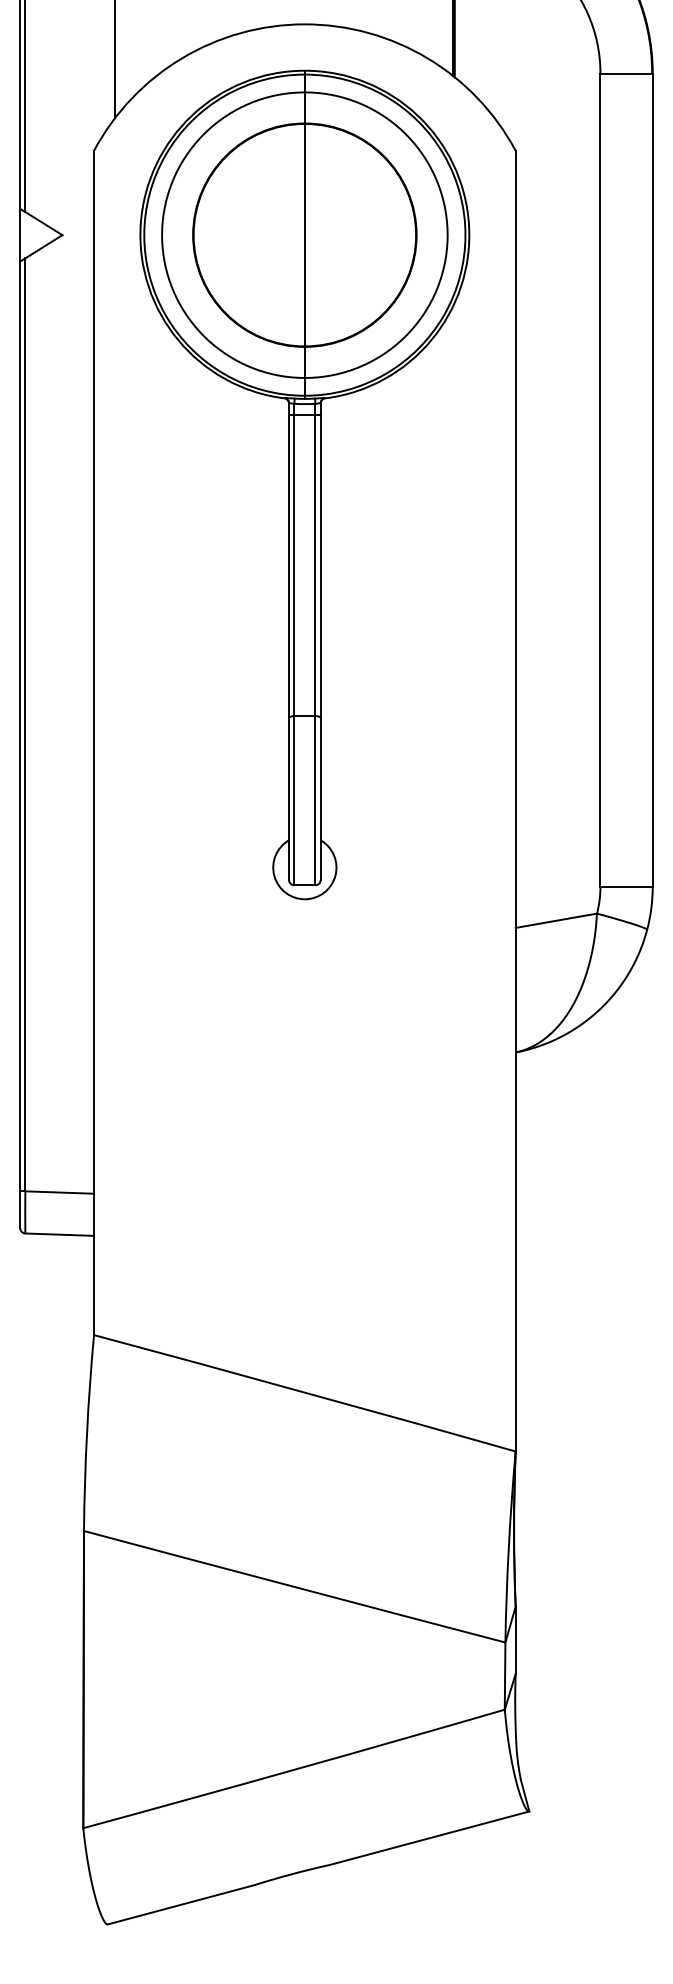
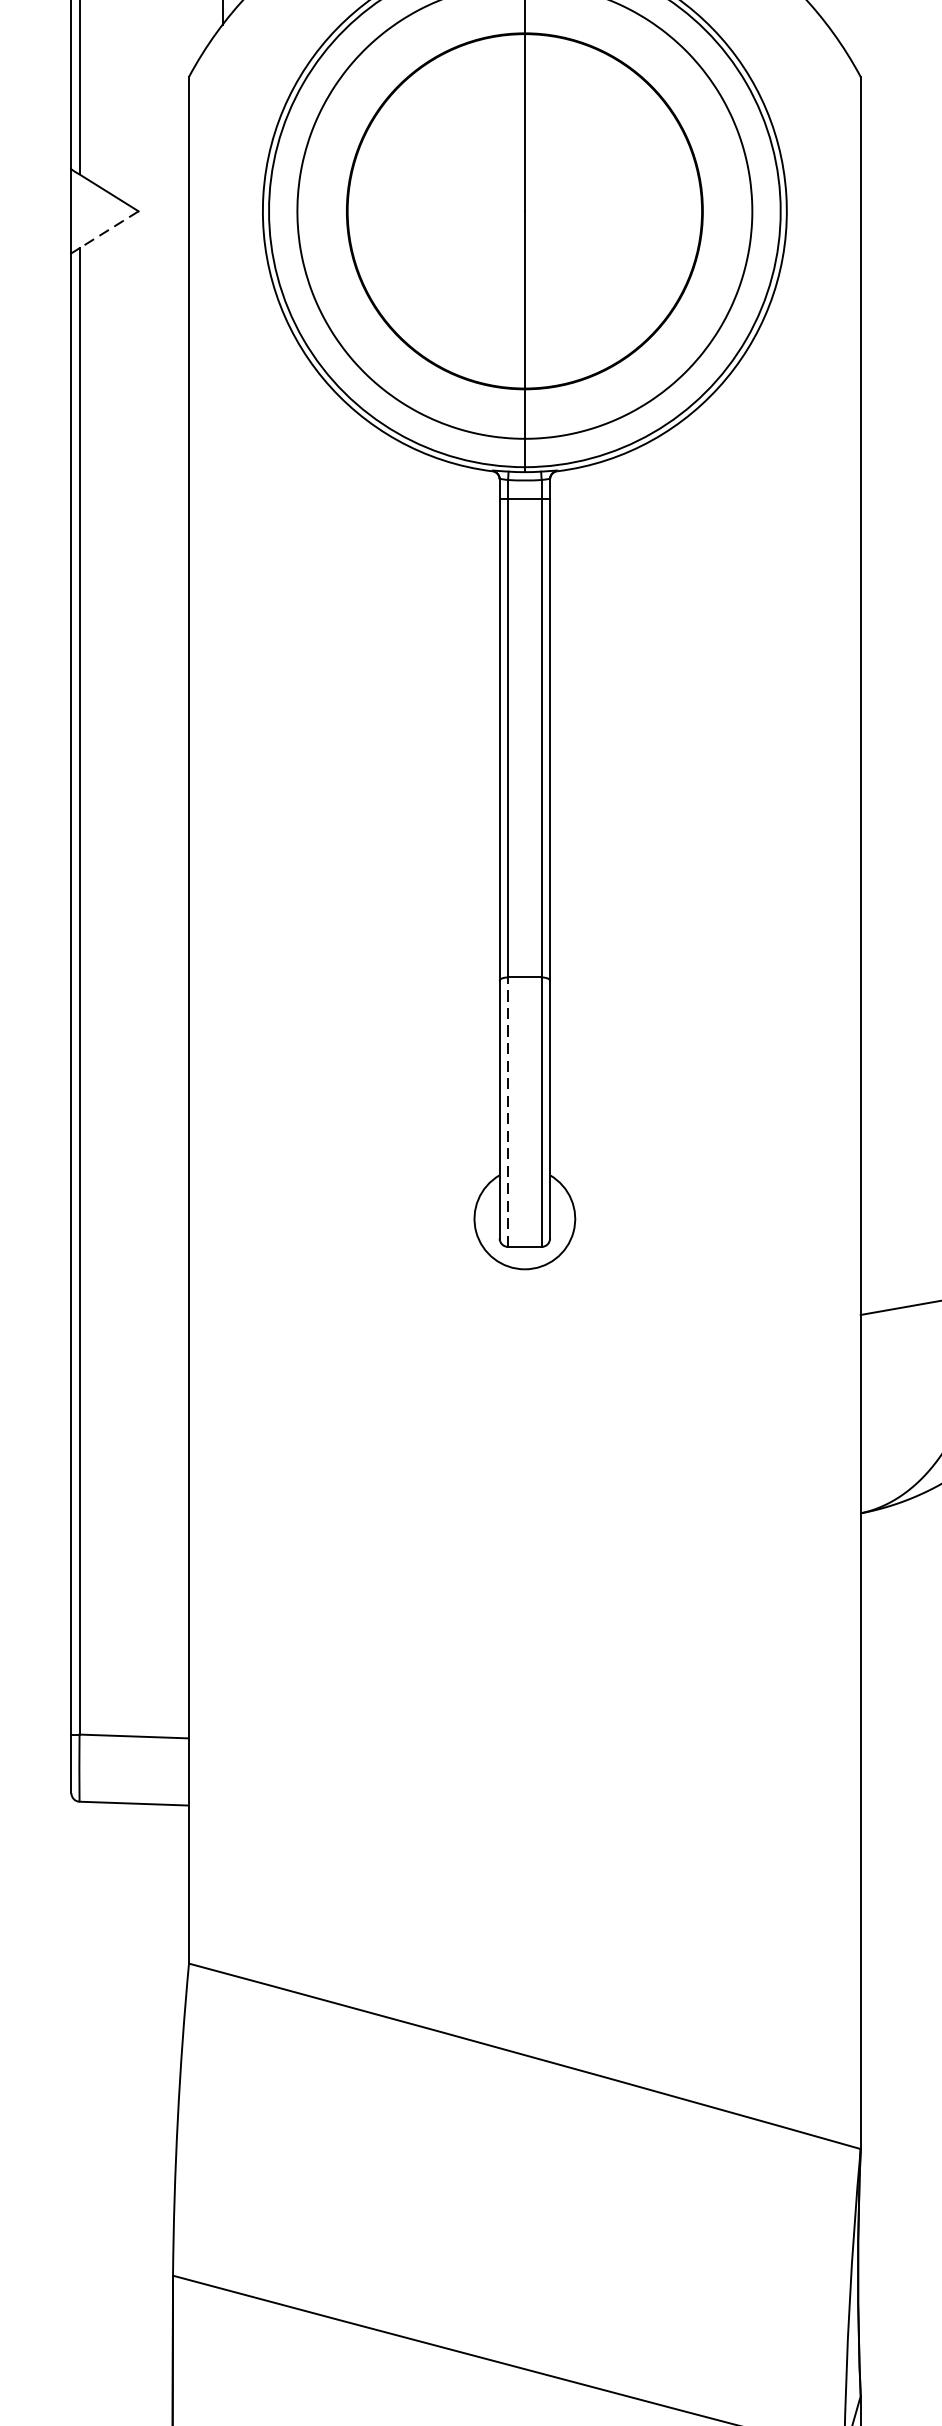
line: (43, 246) -> (108, 229), solid -> dashed
line: (294, 800) -> (508, 1111), solid -> dashed

